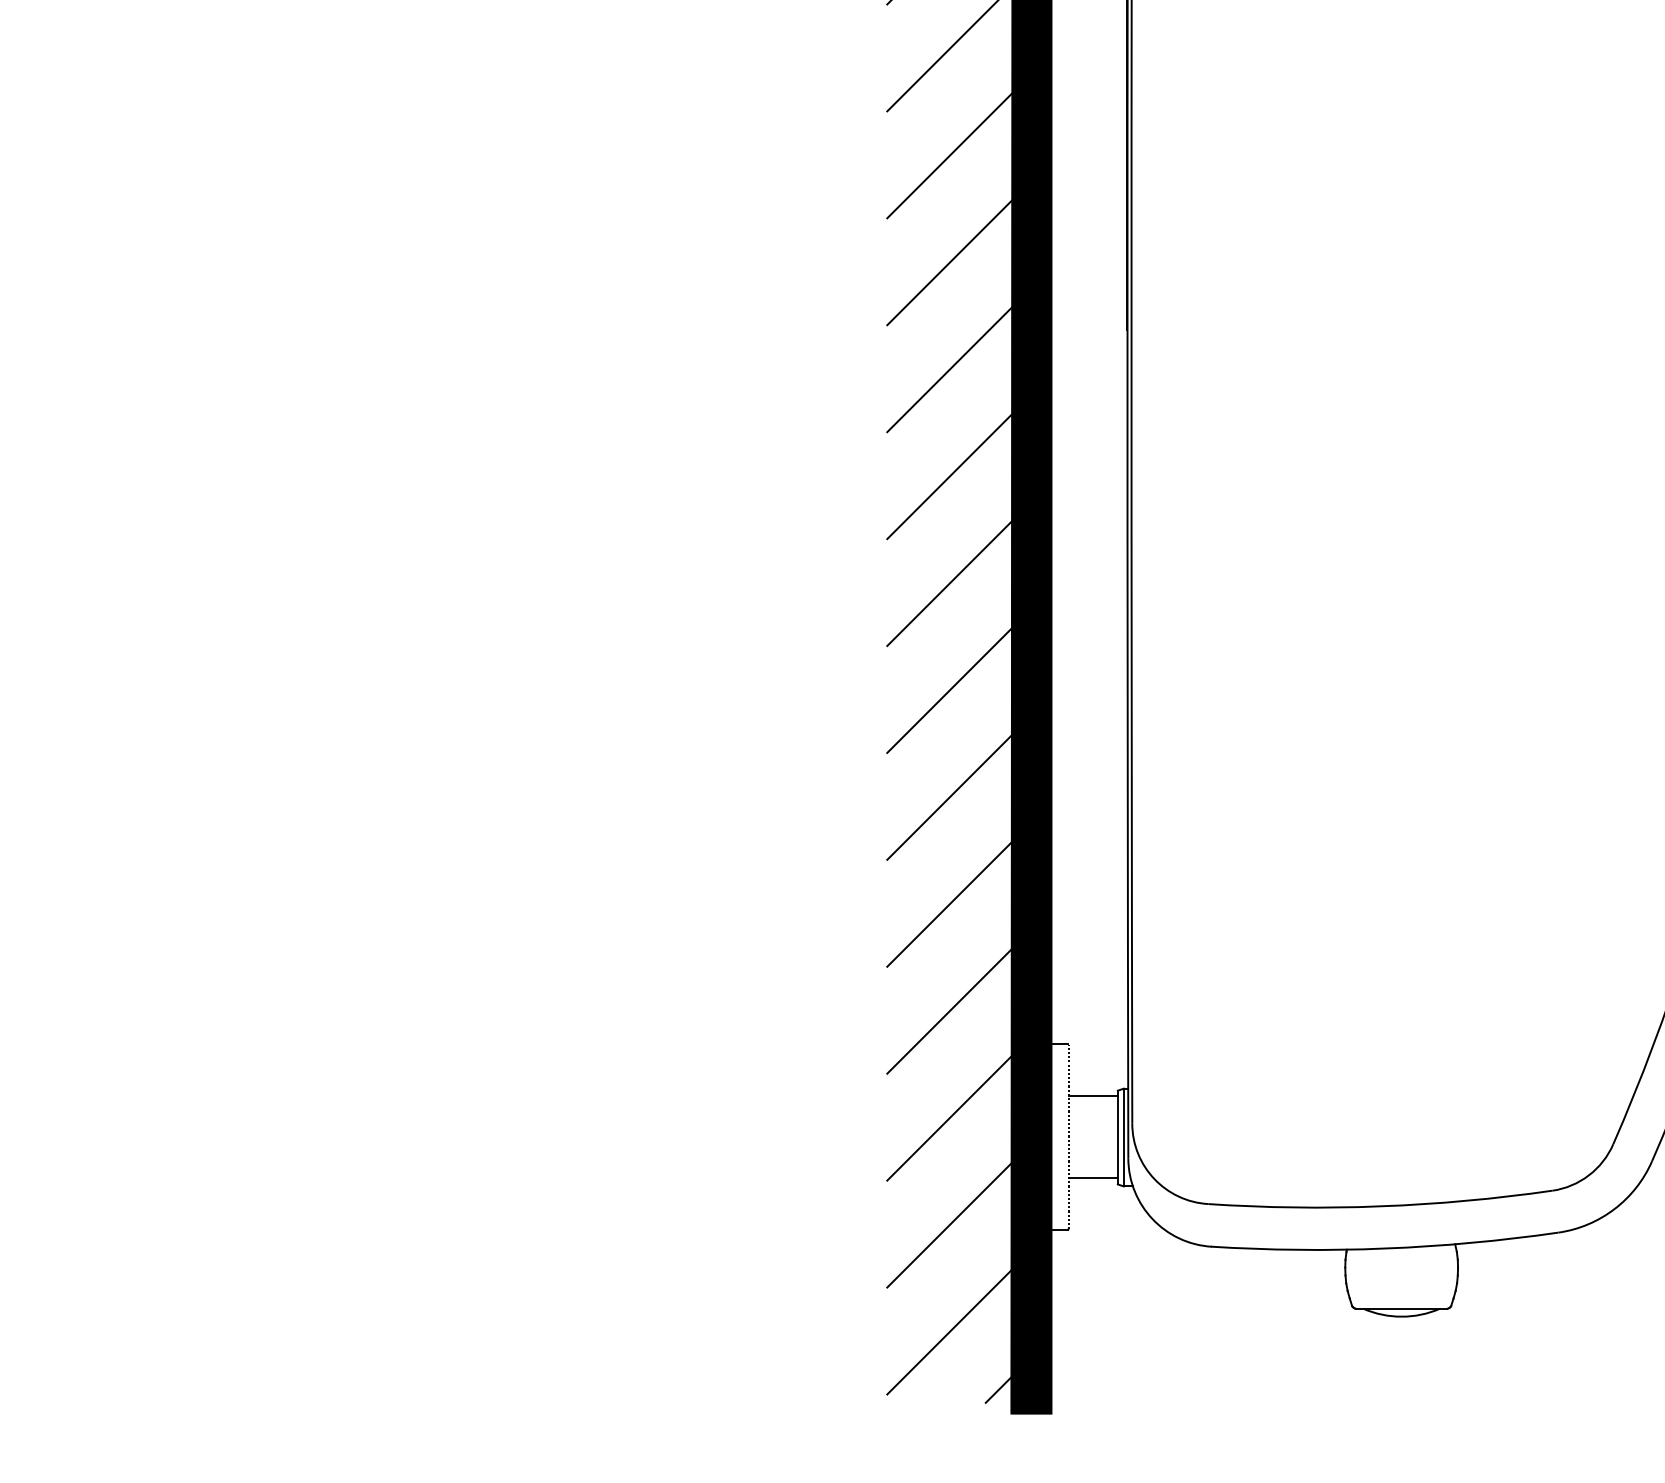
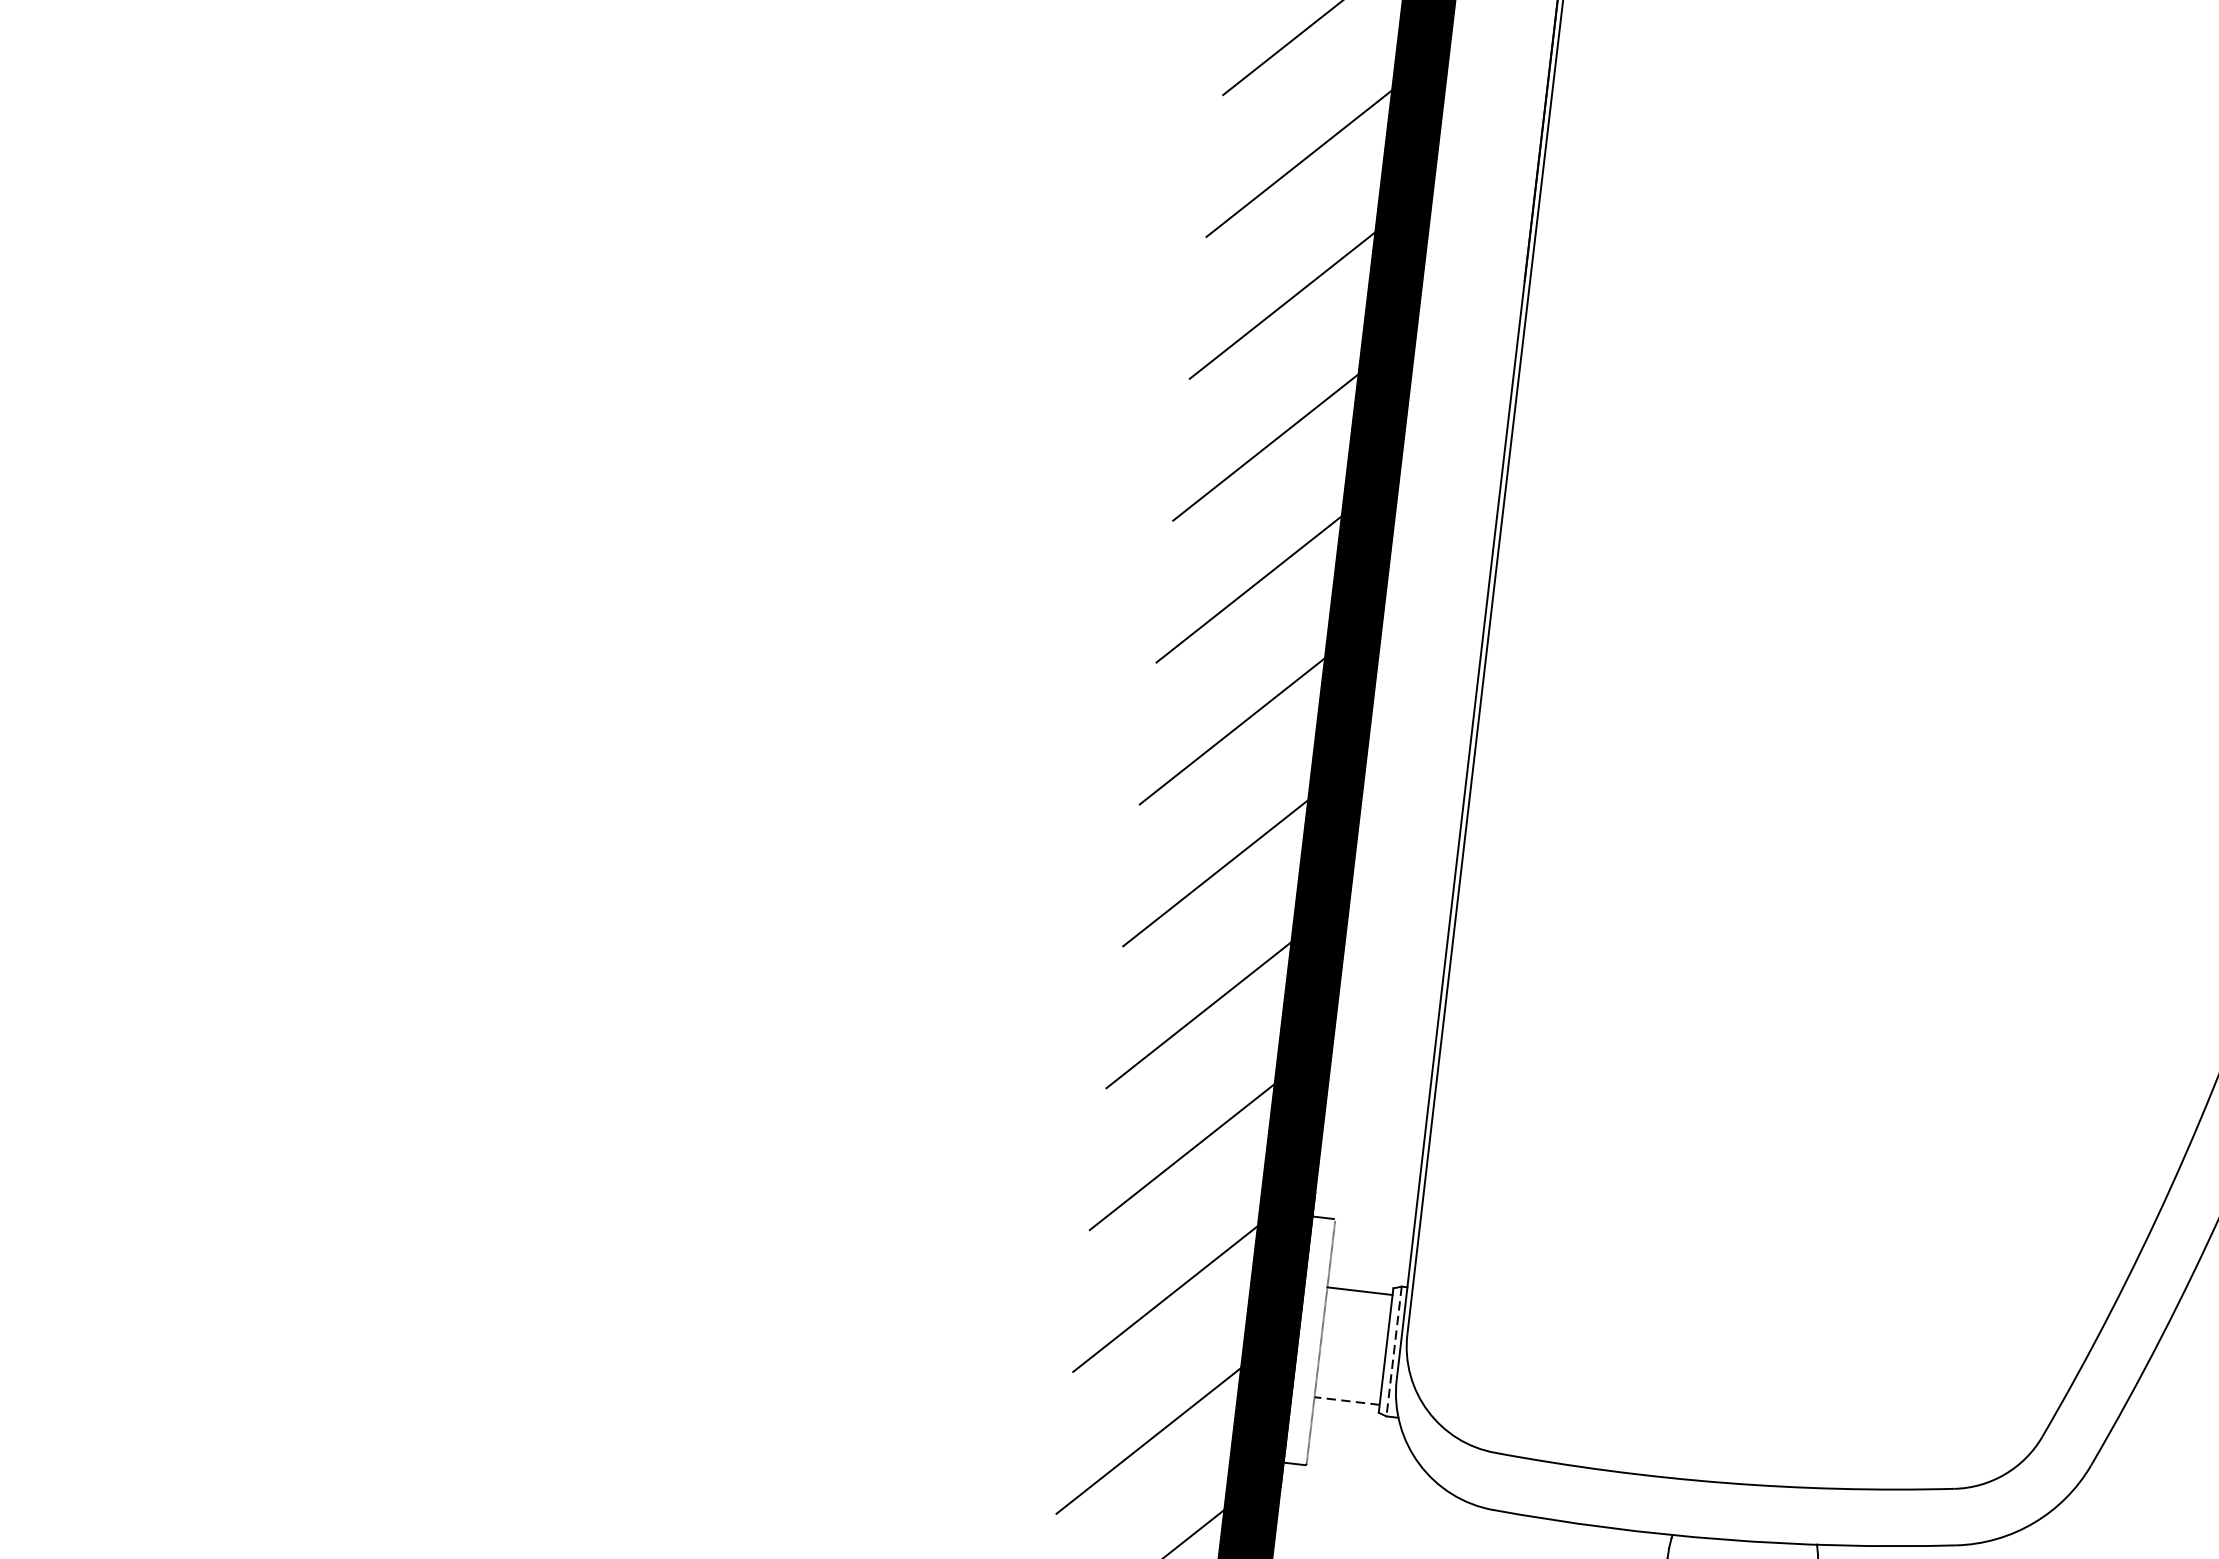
line: (1123, 1137) -> (1393, 1351), solid -> dashed
line: (1093, 1178) -> (1347, 1401), solid -> dashed

